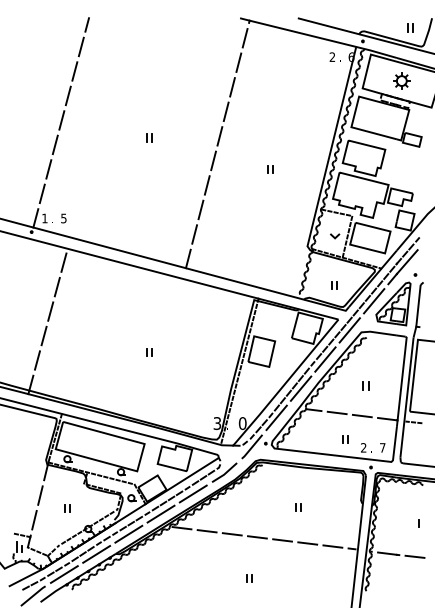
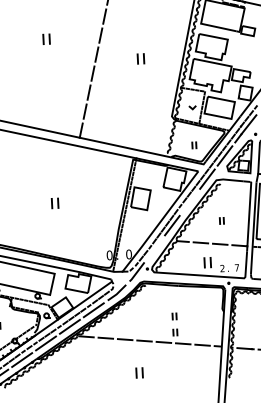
part: (149, 137) -> (46, 39), size x1.6
part: (270, 169) -> (140, 59), size x1.6
part: (149, 352) -> (55, 203), size x1.6
line: (325, 359) -> (189, 202), removed
line: (276, 417) -> (154, 248), removed
text: (217, 423) -> (109, 255), 3 -> 0
part: (345, 439) -> (208, 262), size x1.6
part: (298, 528) -> (175, 332), added
part: (249, 578) -> (140, 372), size x1.6

